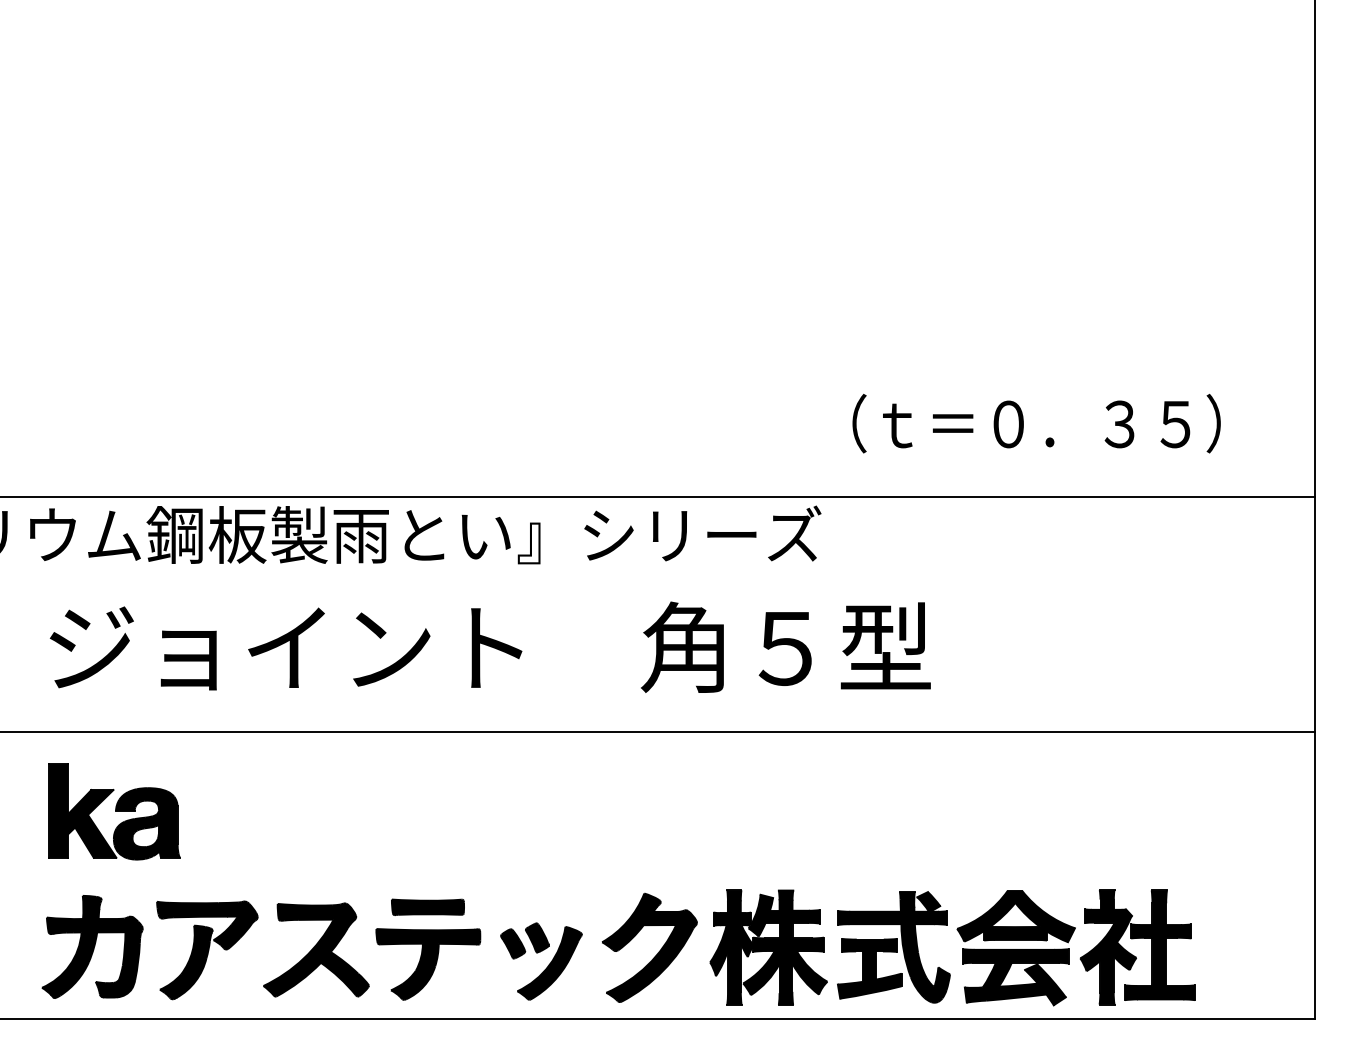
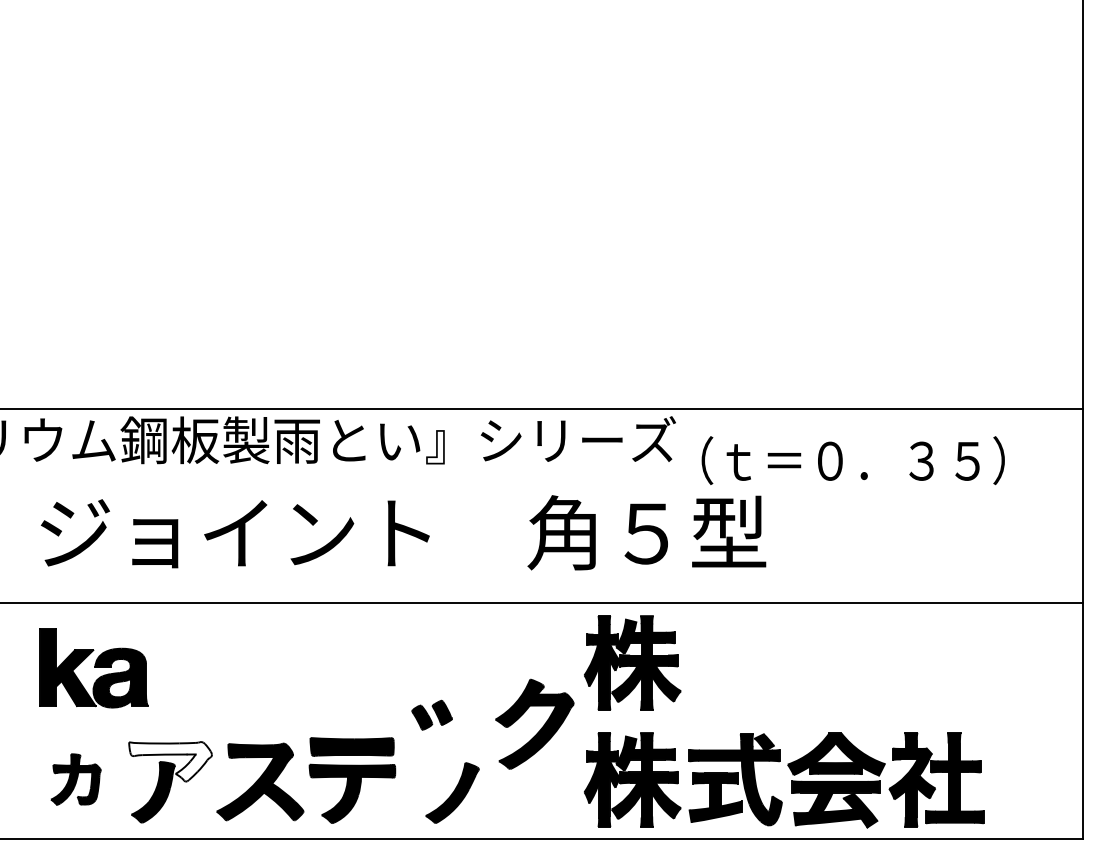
text: (1036, 423) -> (853, 460), moved
part: (768, 805) -> (632, 663), added
part: (427, 906) -> (351, 746), size x1.4
fill: (207, 925) -> (170, 761), removed
part: (524, 940) -> (431, 714), moved
part: (92, 946) -> (75, 779), size x0.6
part: (657, 952) -> (541, 728), moved

